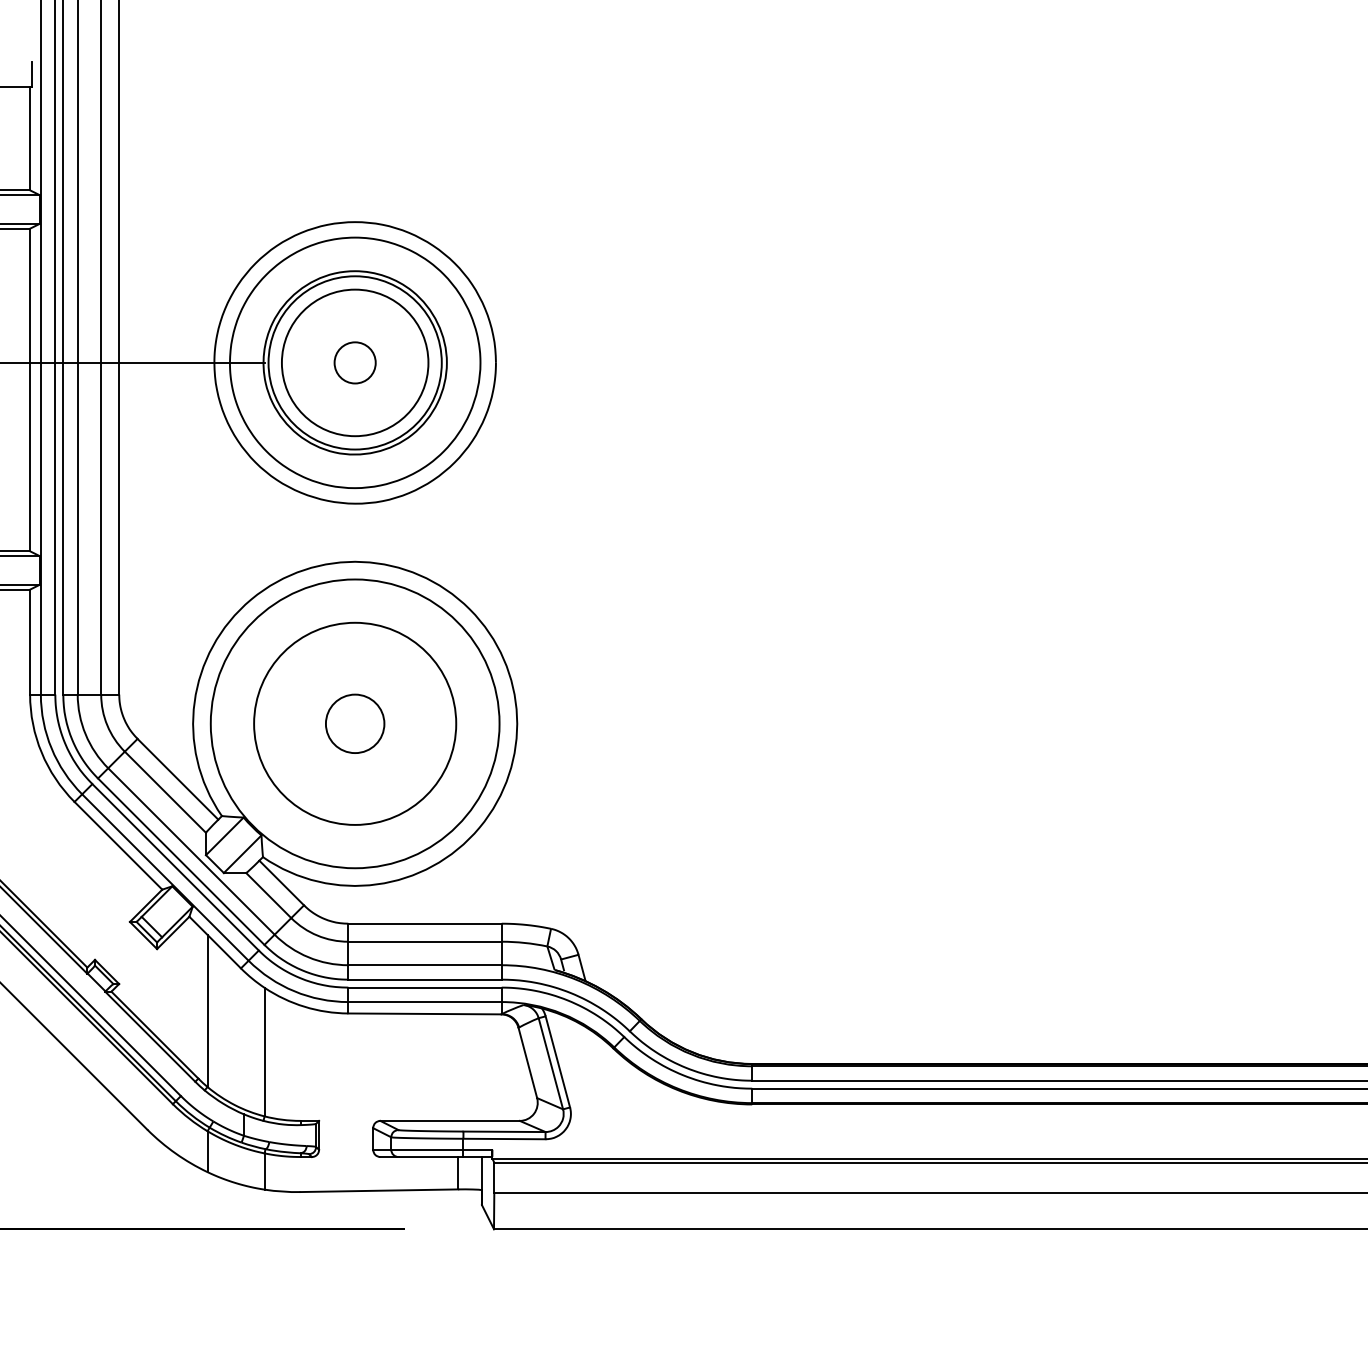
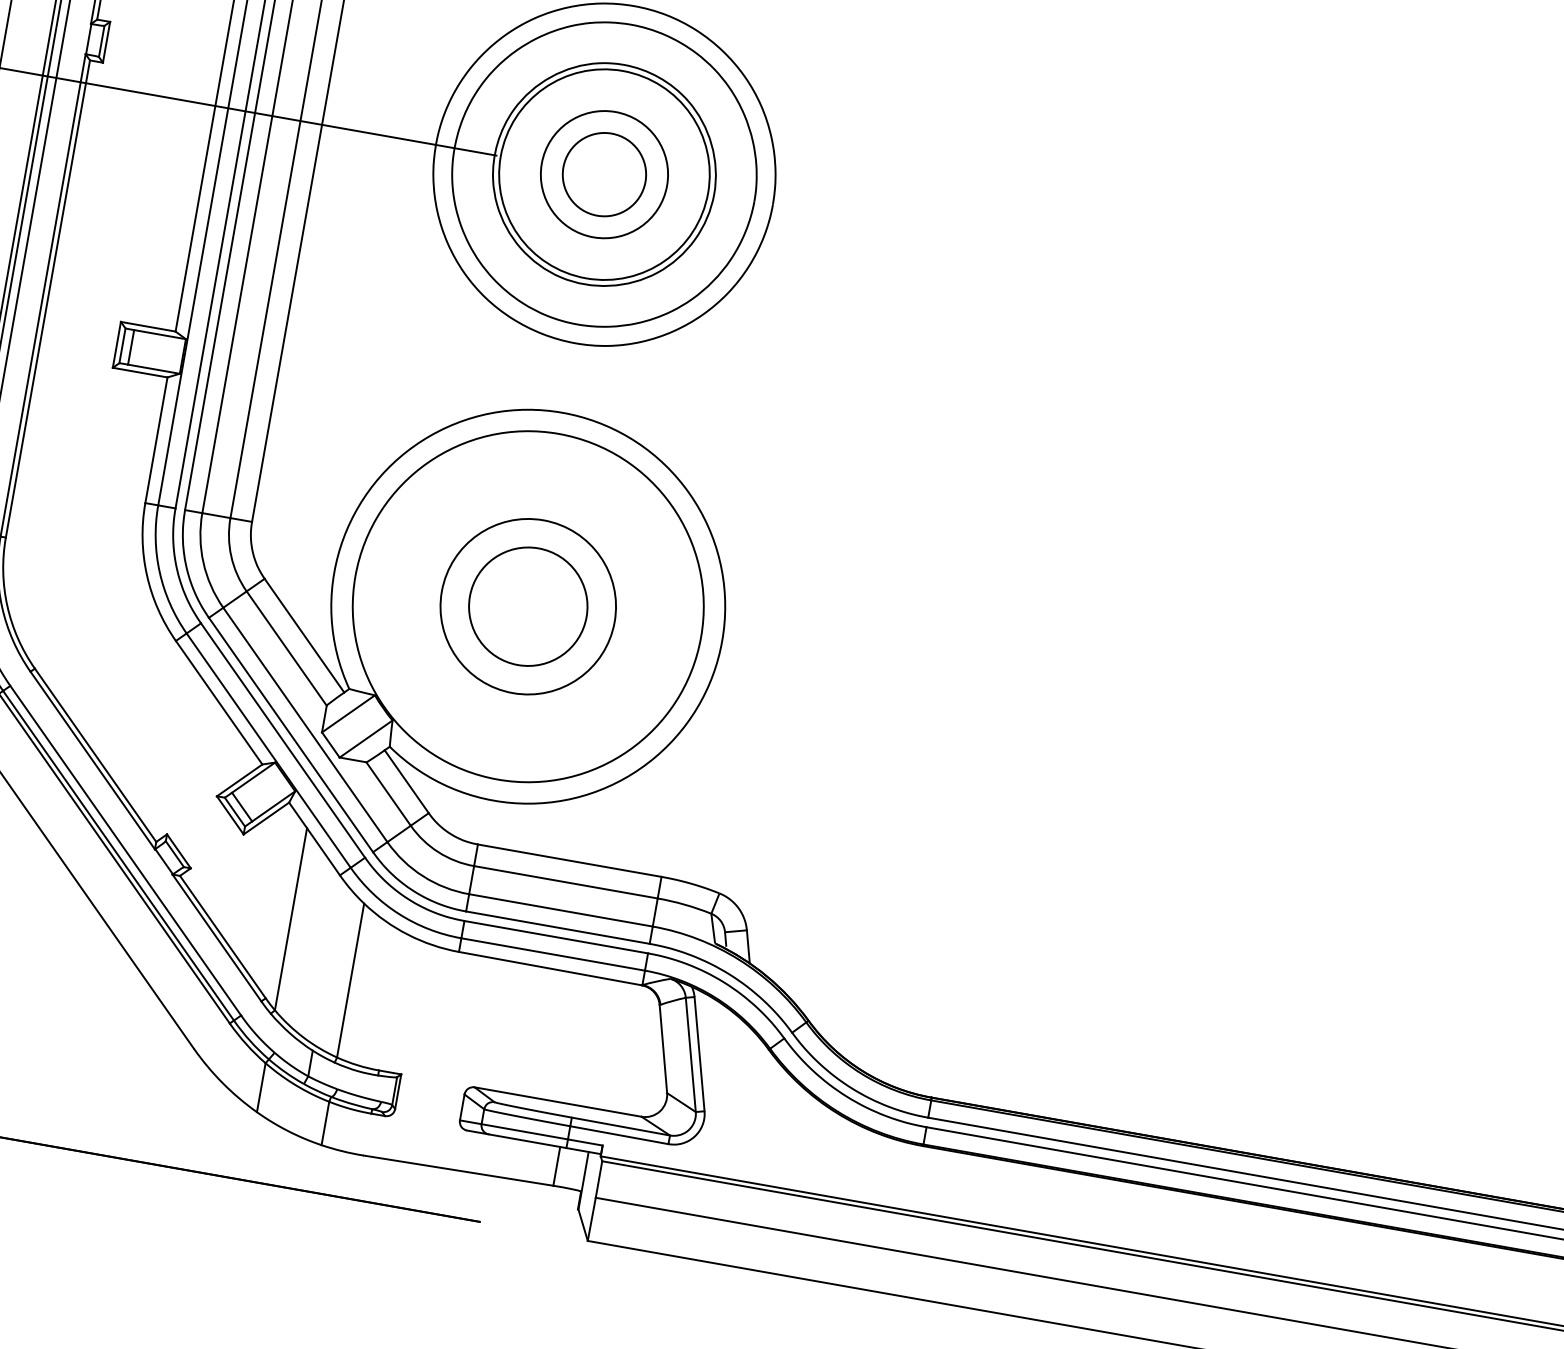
circle: (354, 362) -> (603, 174), size x0.71
circle: (354, 362) -> (603, 174), size x1.67
circle: (354, 723) -> (527, 606), size x0.71
circle: (354, 723) -> (527, 606), size x1.67

